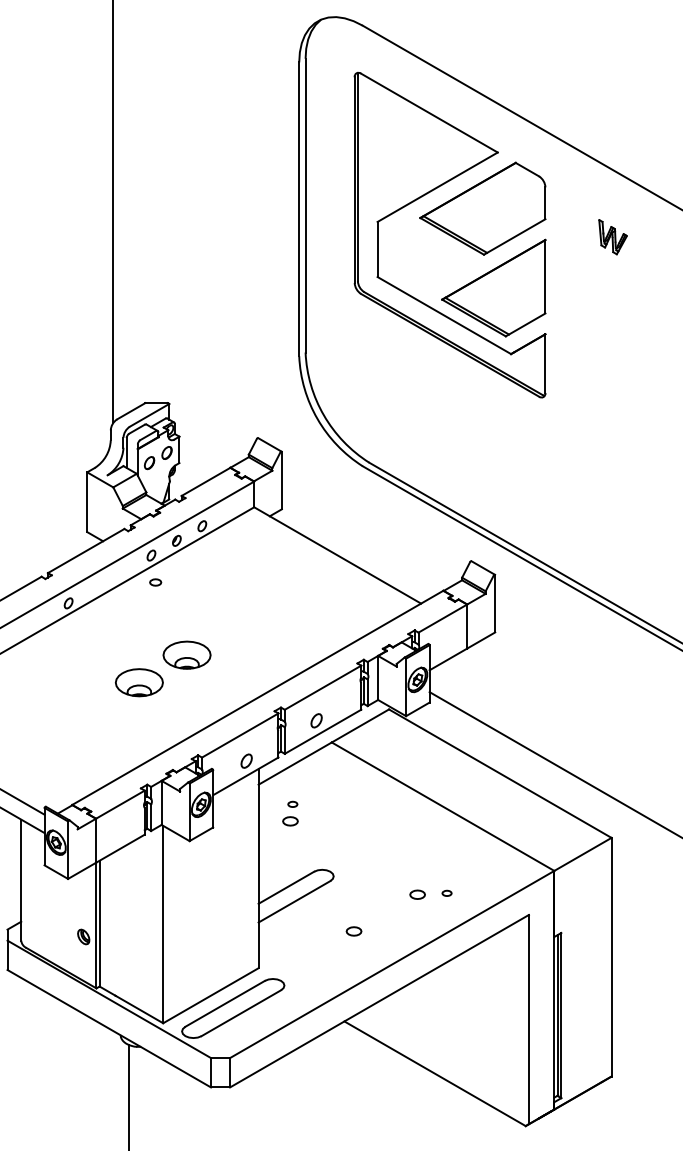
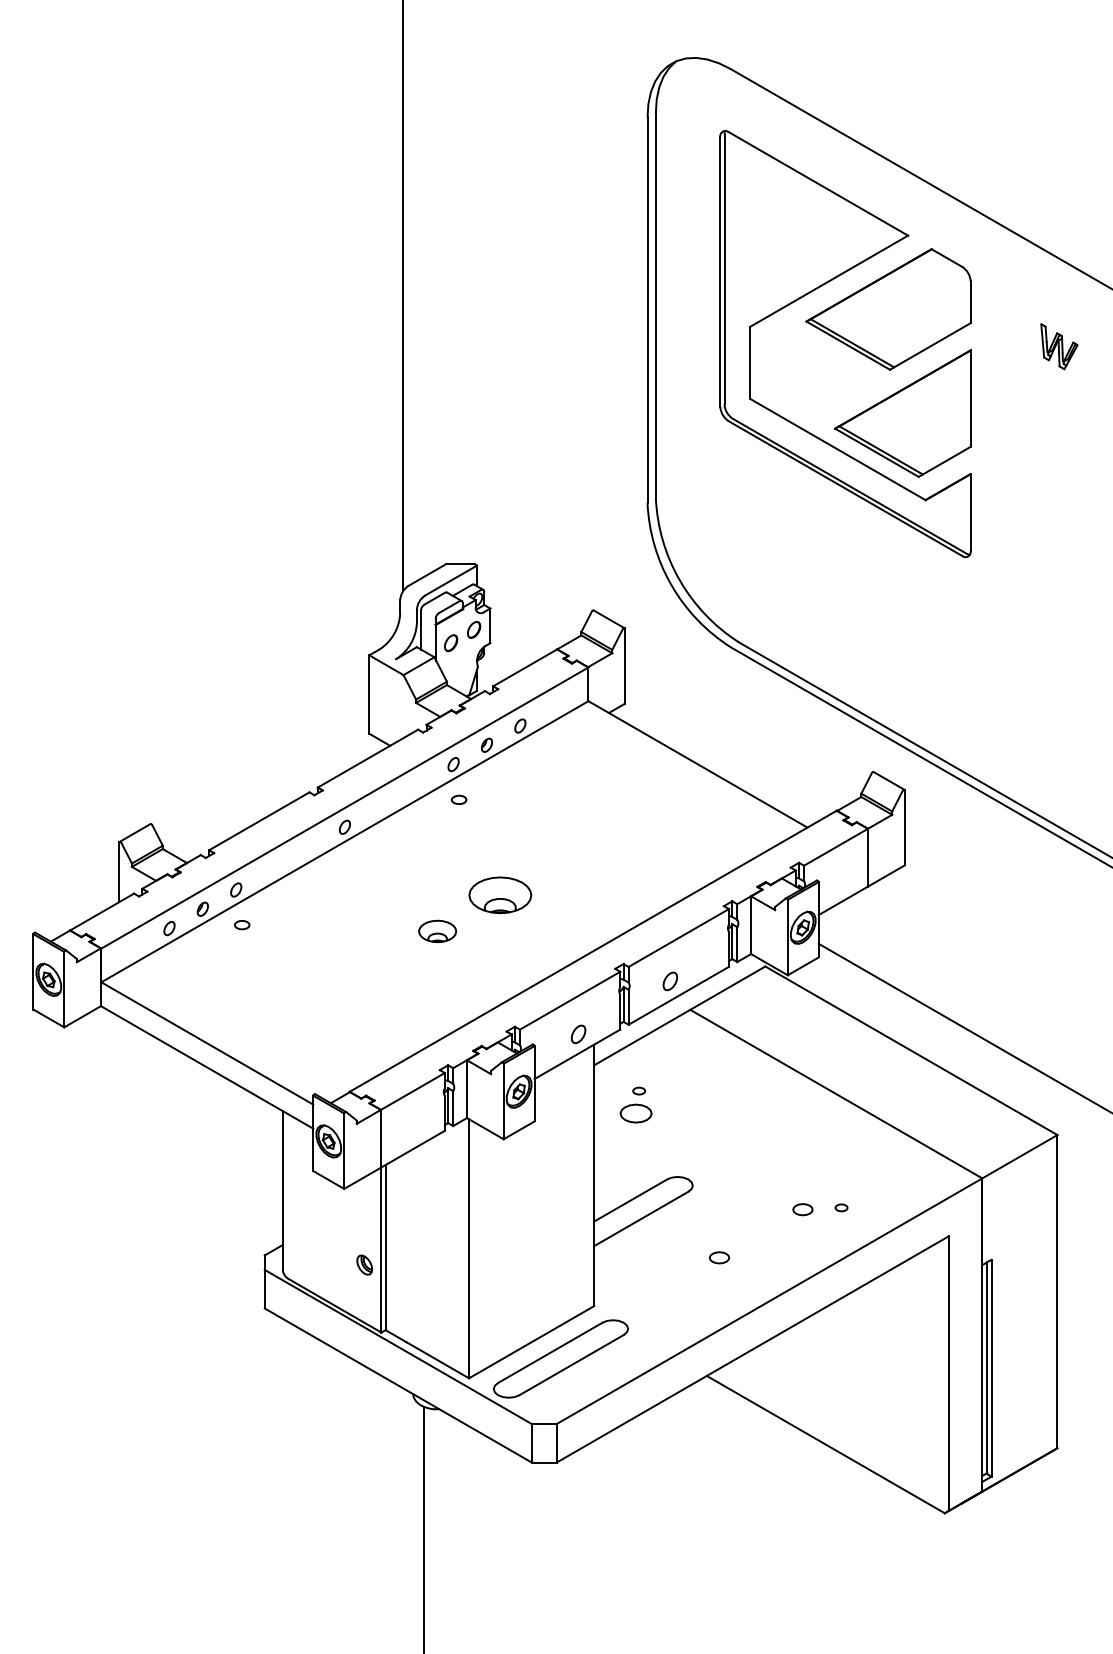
part: (139, 682) -> (437, 931), size x0.6
part: (290, 820) -> (635, 1112), size x1.6

